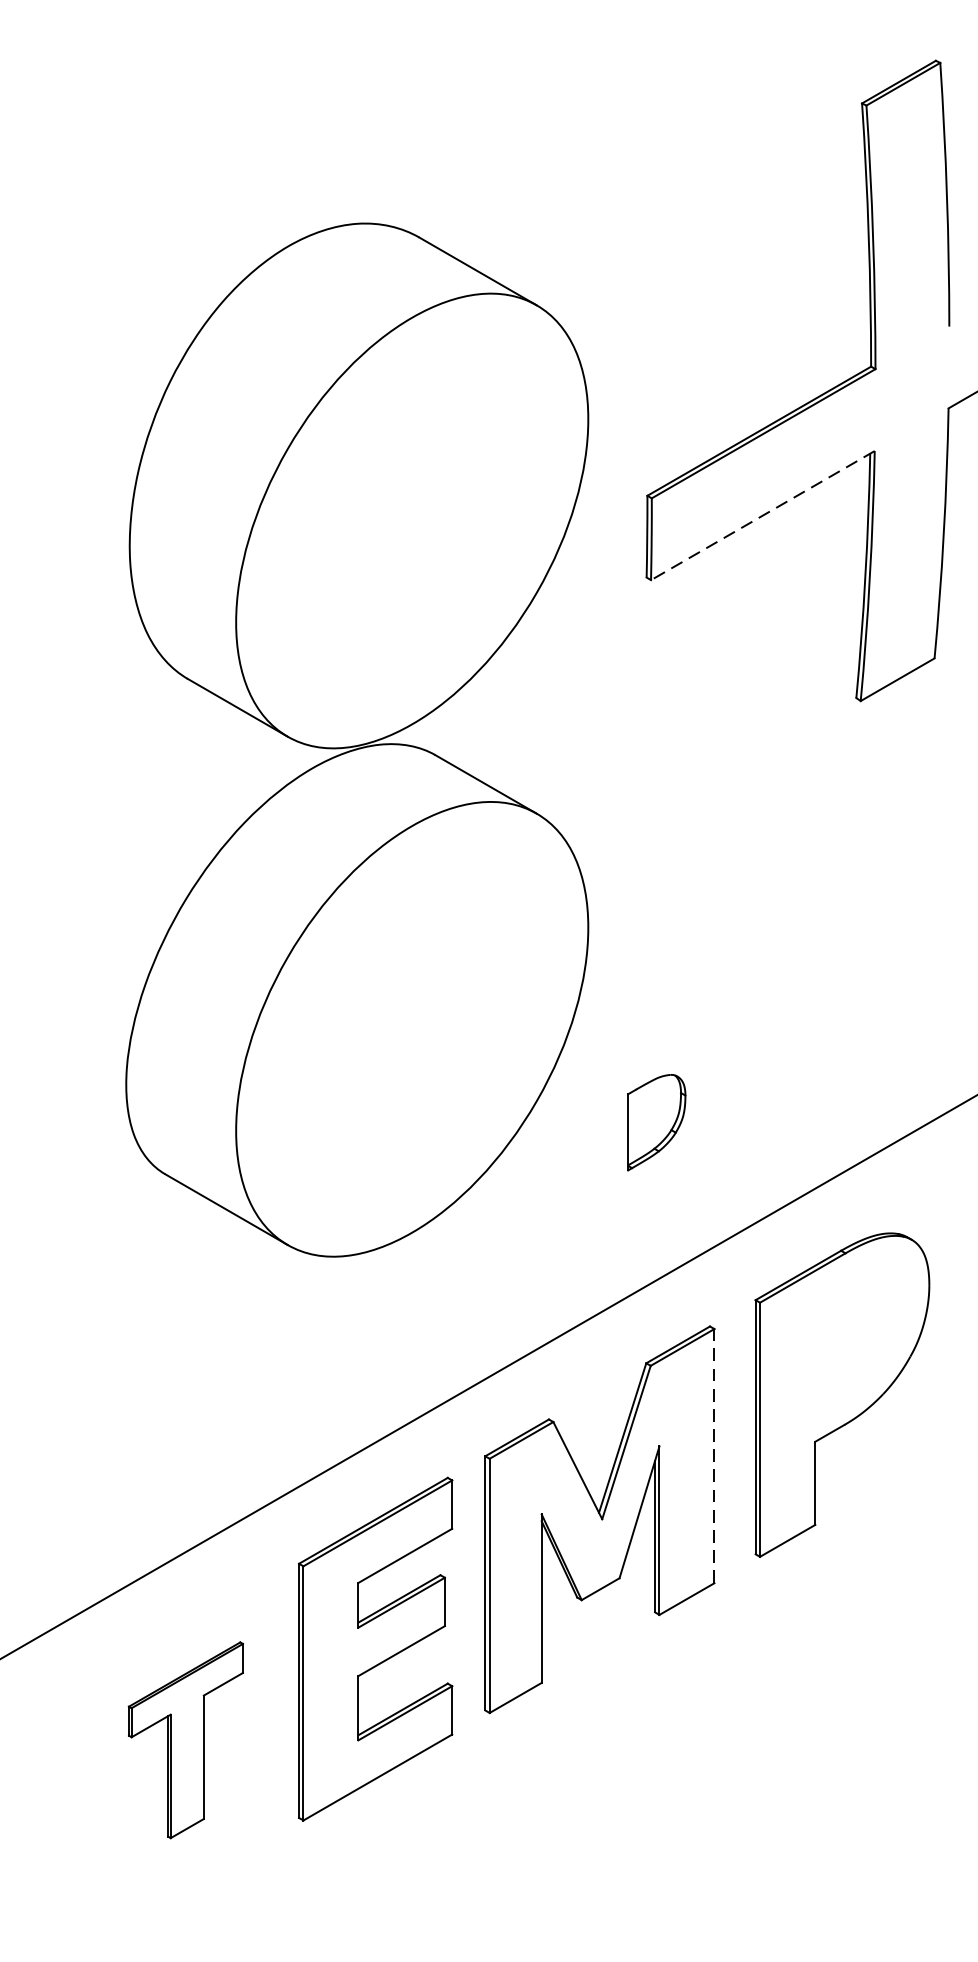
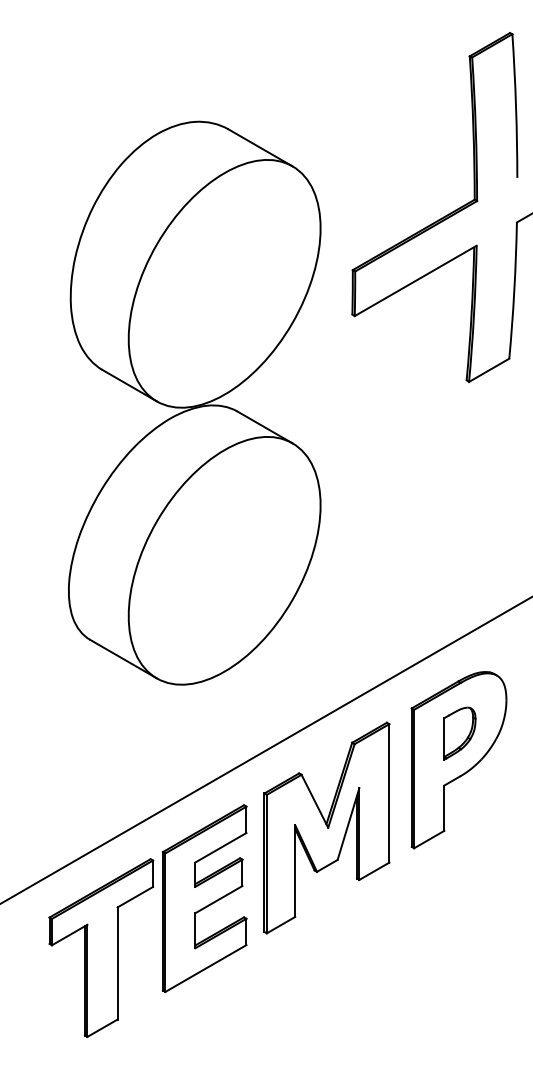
line: (762, 516) -> (415, 281), dashed -> solid
part: (656, 1122) -> (459, 733), moved
line: (714, 1454) -> (389, 792), dashed -> solid
part: (186, 1740) -> (101, 948), size x1.67

